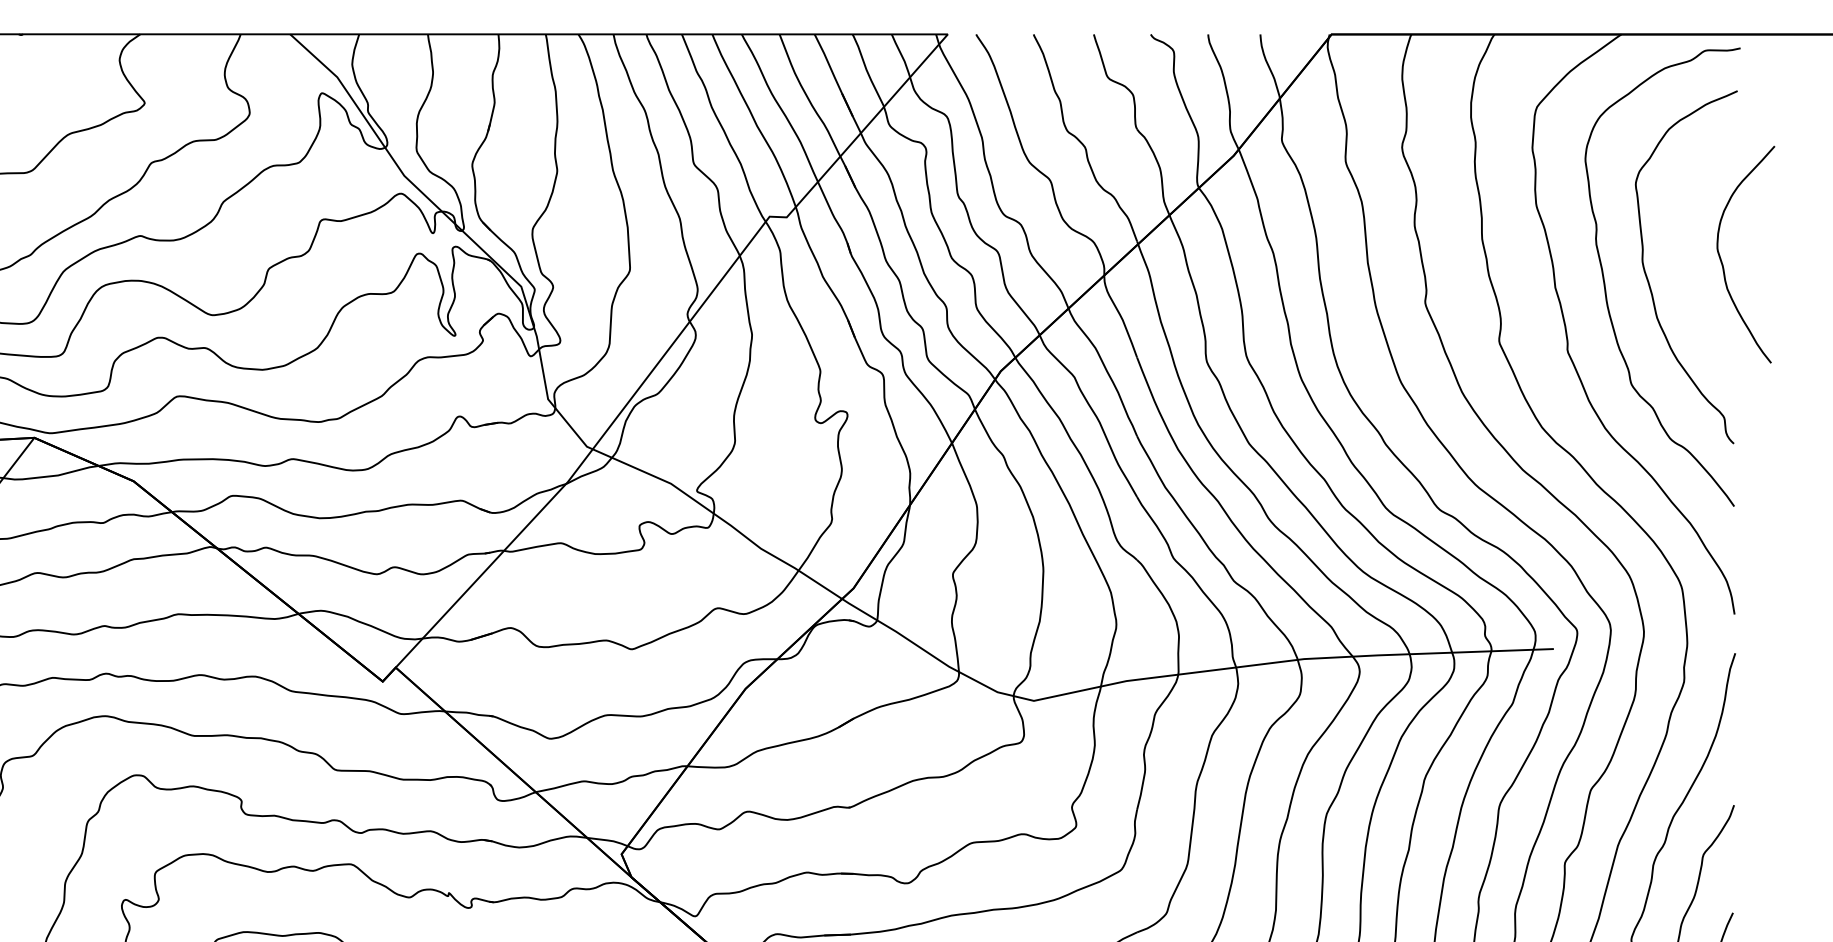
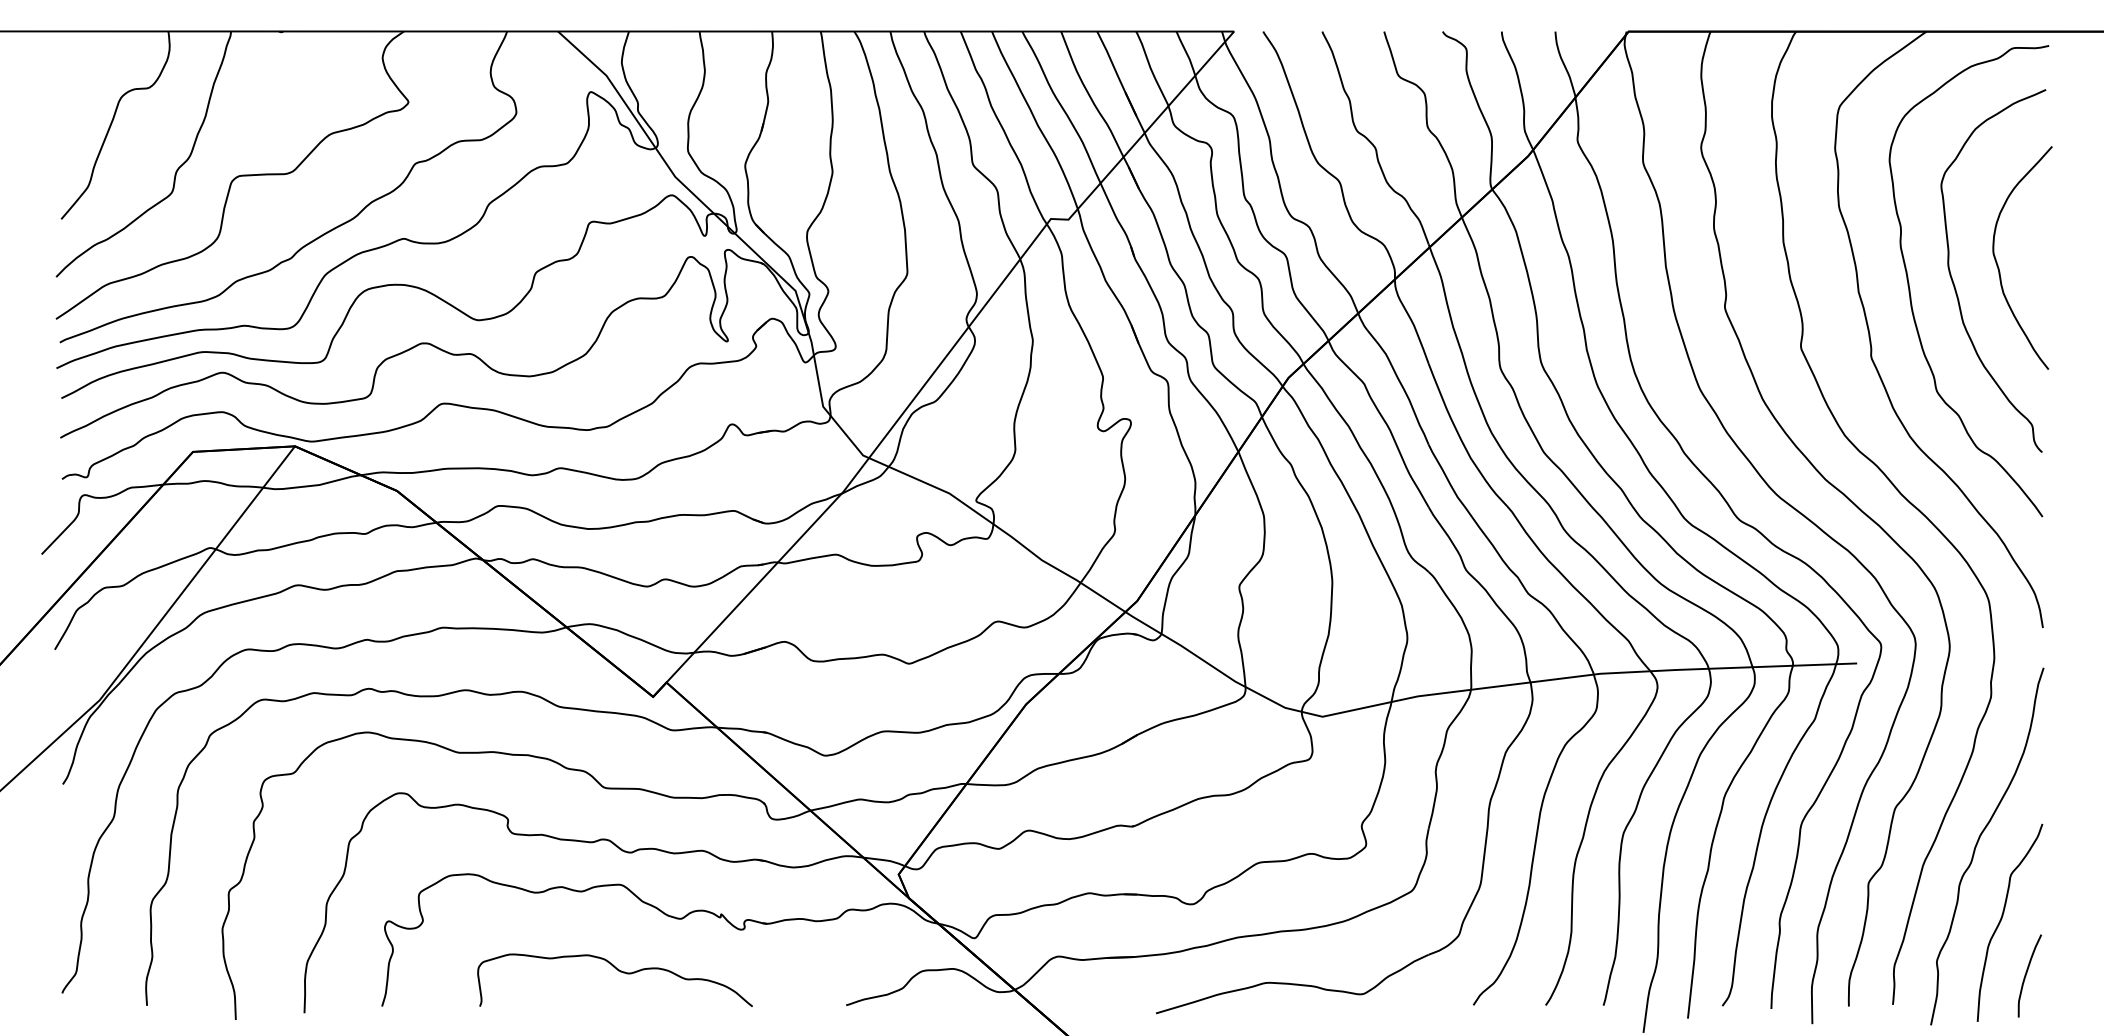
curve: (1722, 260) -> (1998, 264), moved

